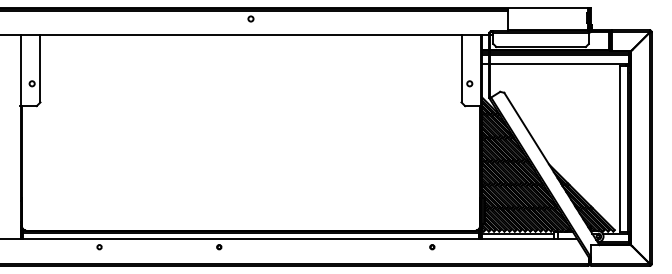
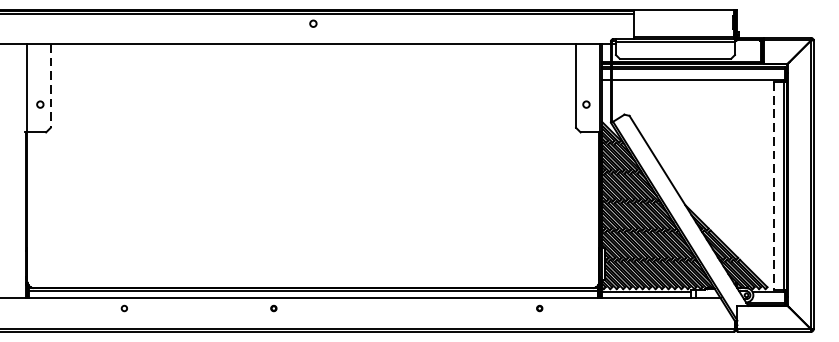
line: (40, 68) -> (50, 85), solid -> dashed
line: (619, 149) -> (773, 186), solid -> dashed

